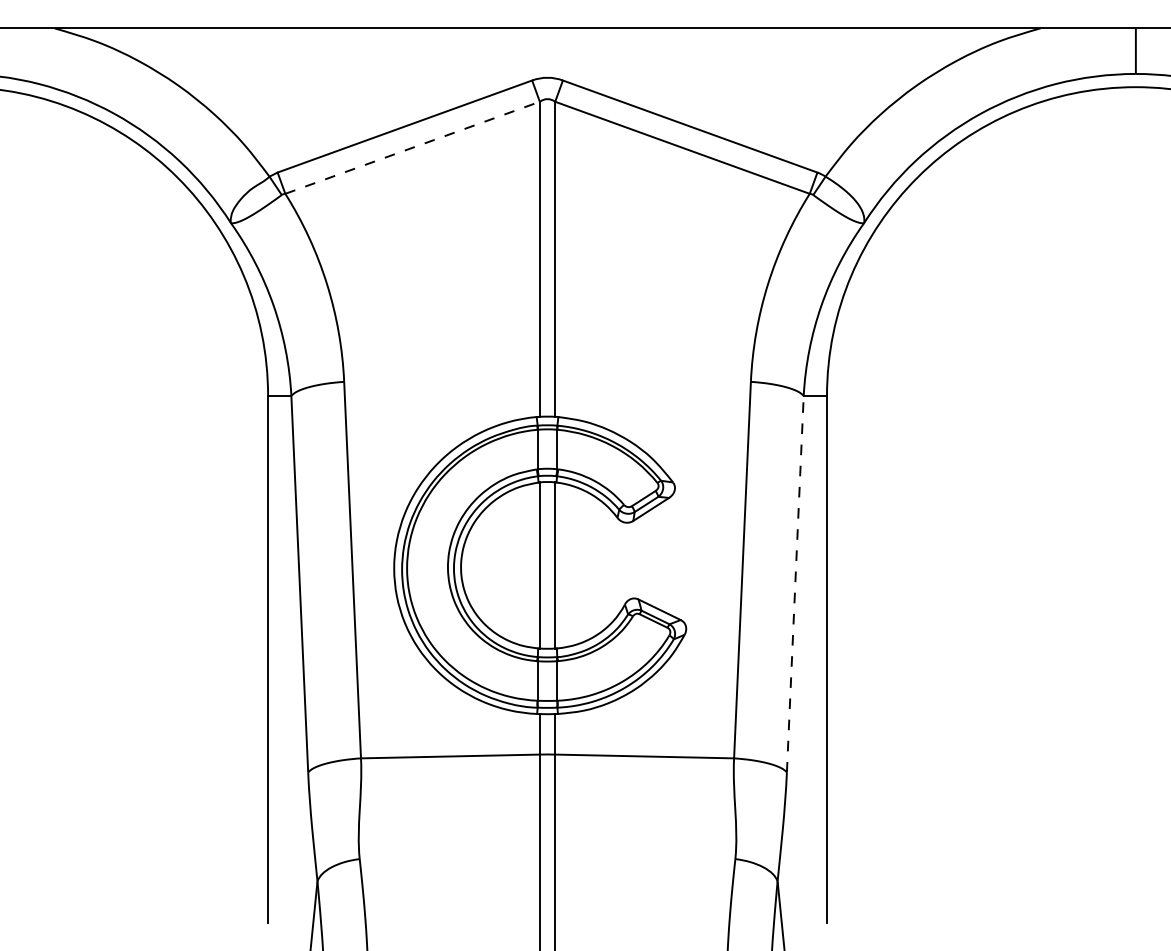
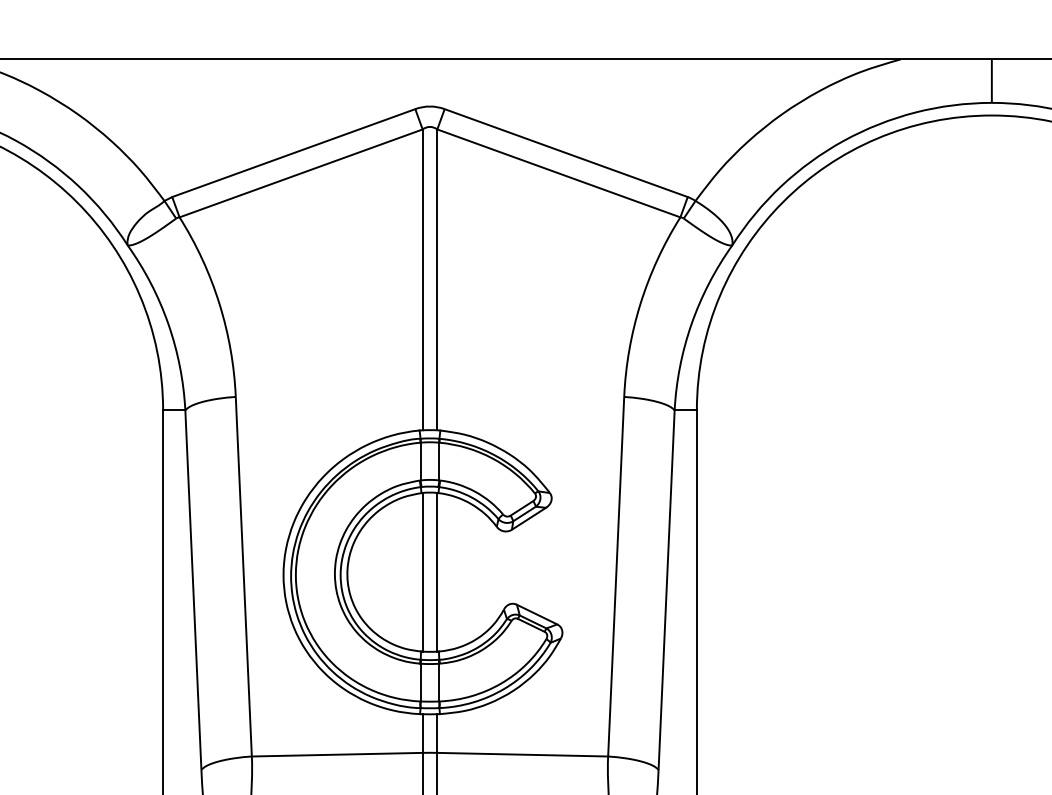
line: (413, 147) -> (301, 173), dashed -> solid
line: (795, 583) -> (666, 589), dashed -> solid

